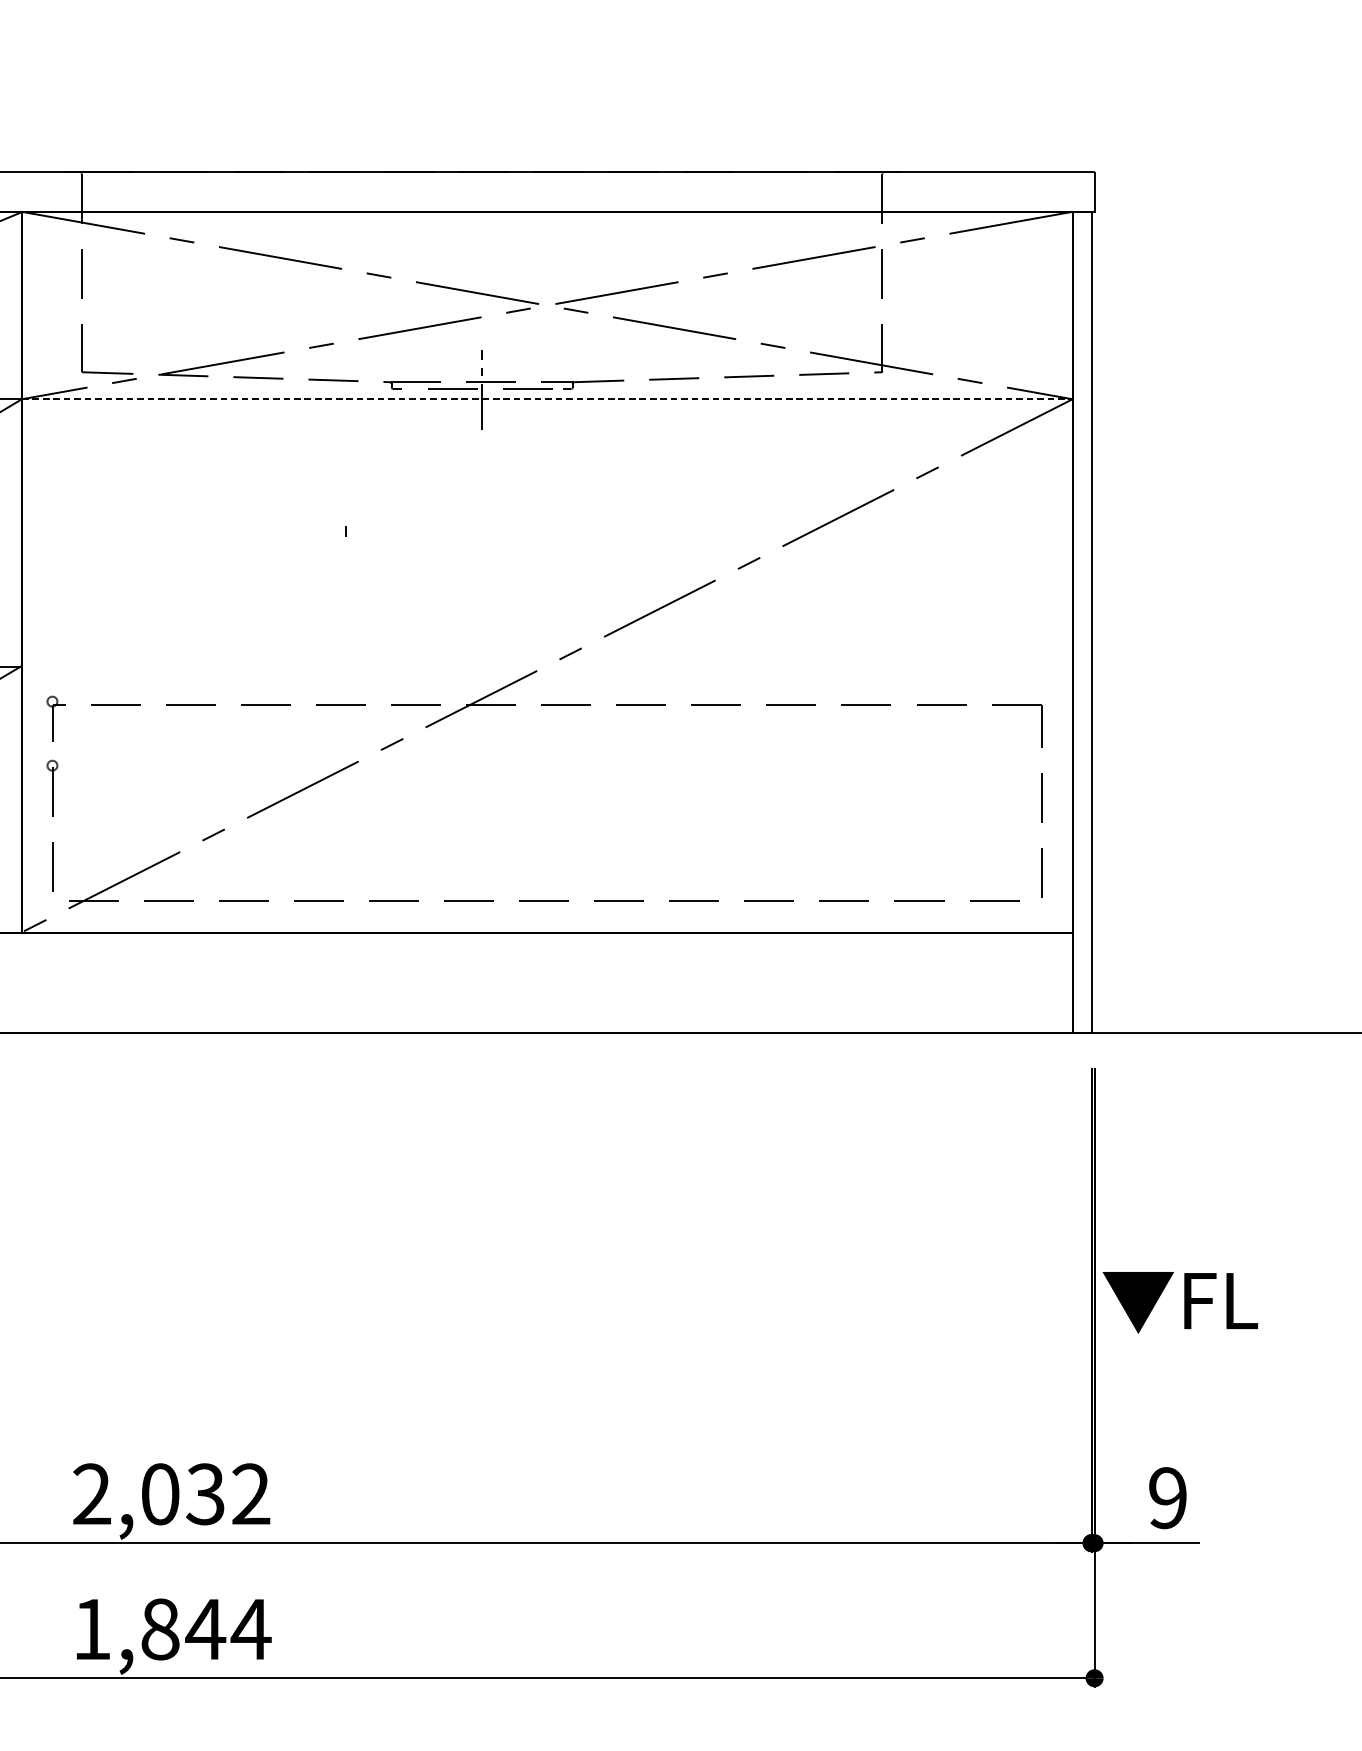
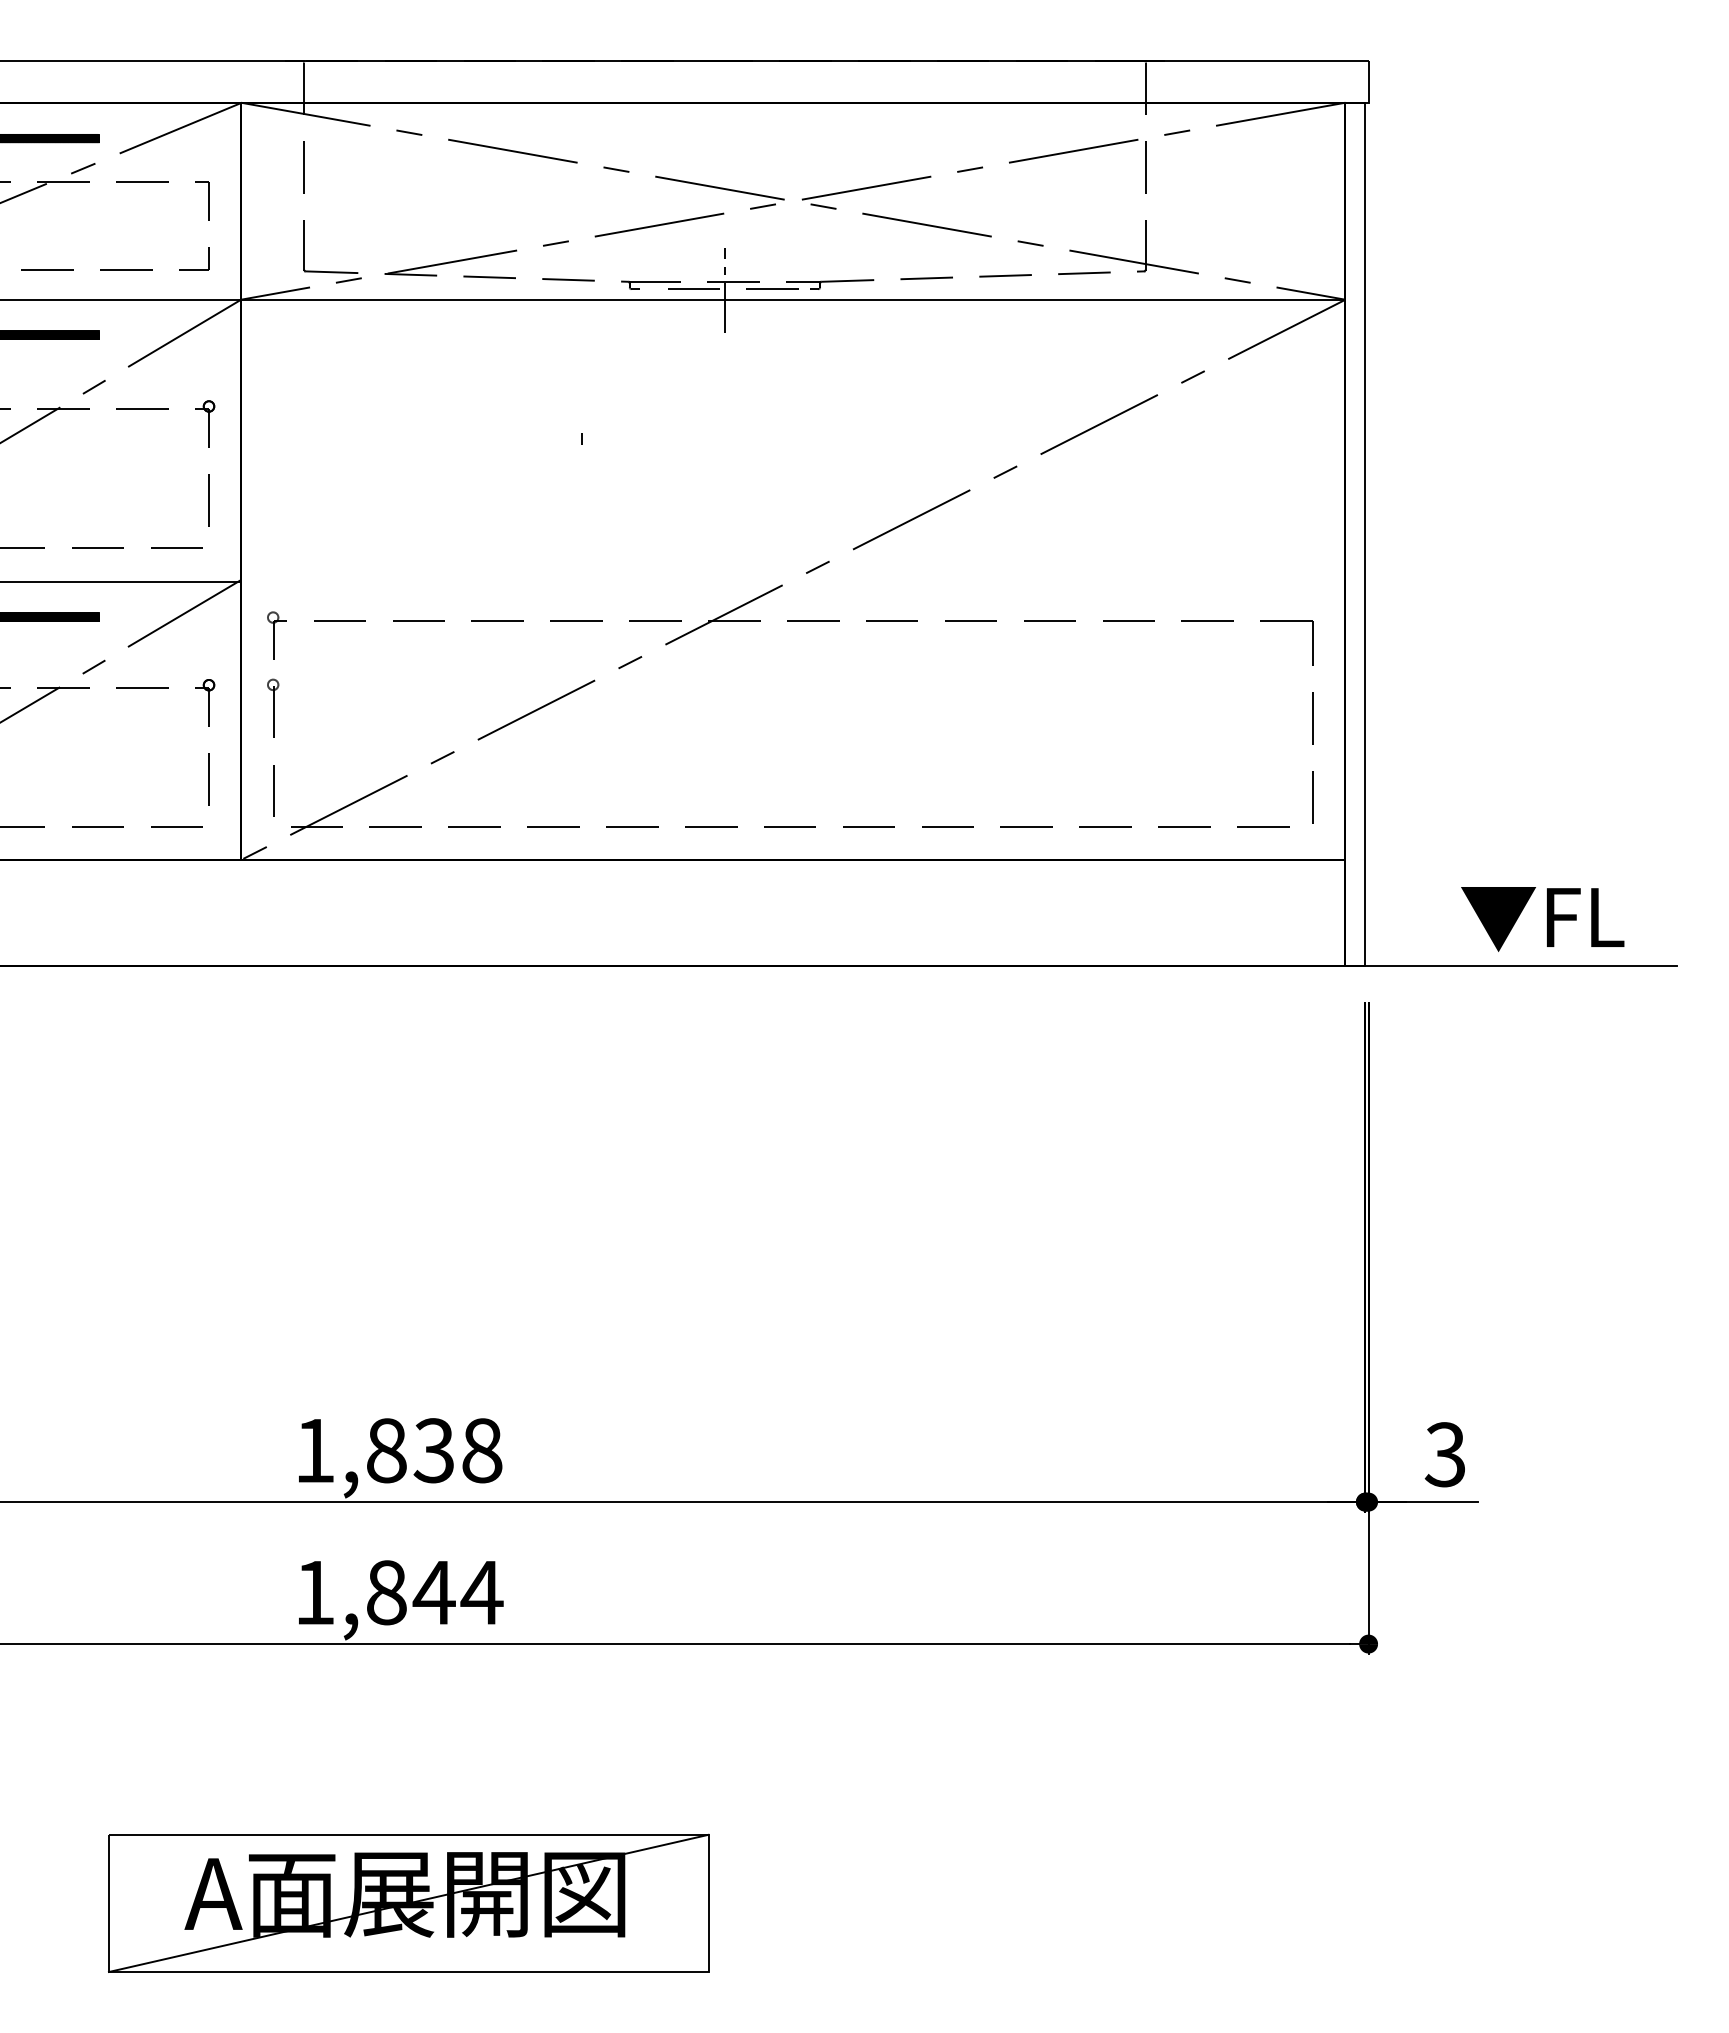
line: (547, 399) -> (793, 299), dashed -> solid
text: (1180, 1302) -> (1542, 919), moved
text: (171, 1494) -> (398, 1450), 2,032 -> 1,838
text: (1166, 1497) -> (1444, 1454), 9 -> 3

